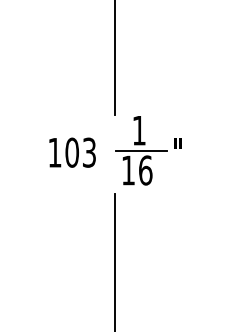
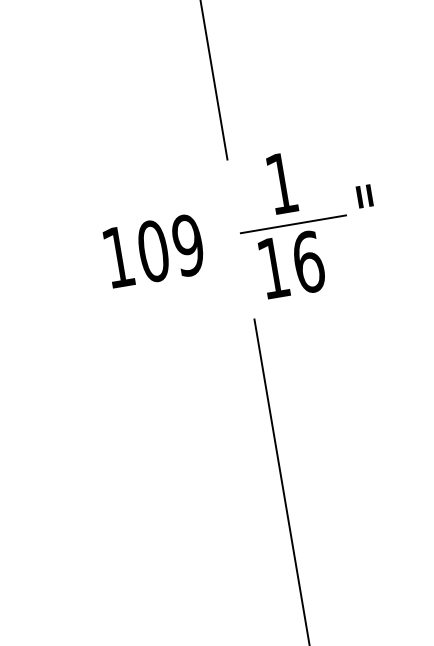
text: (89, 152) -> (188, 244), 103 -> 109

